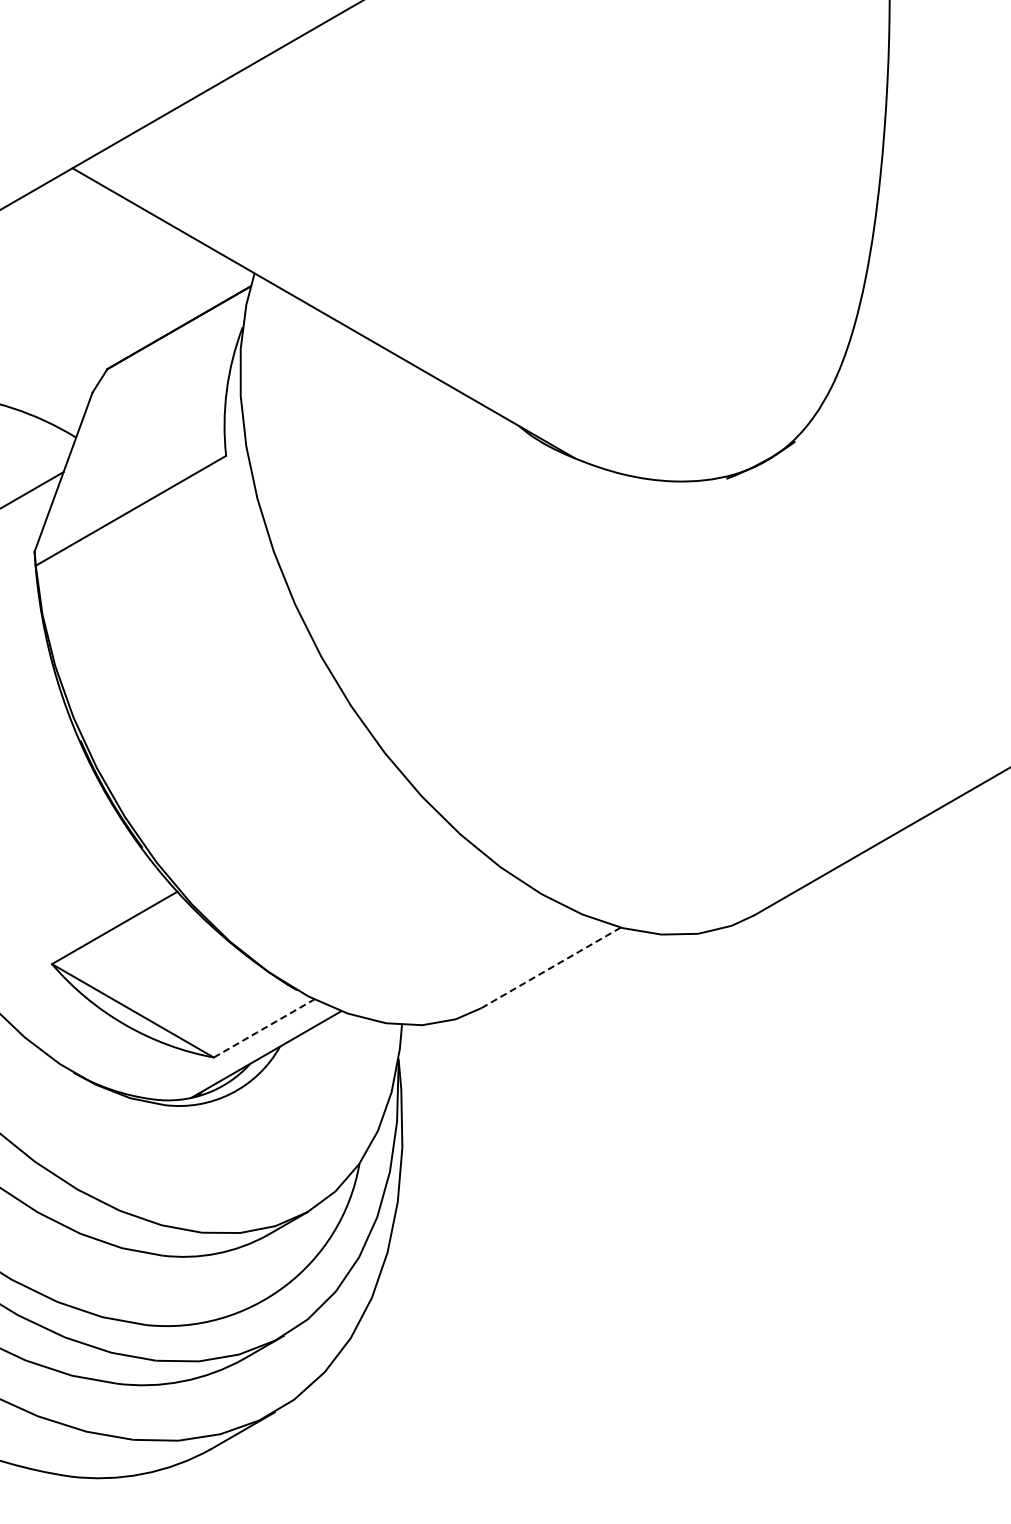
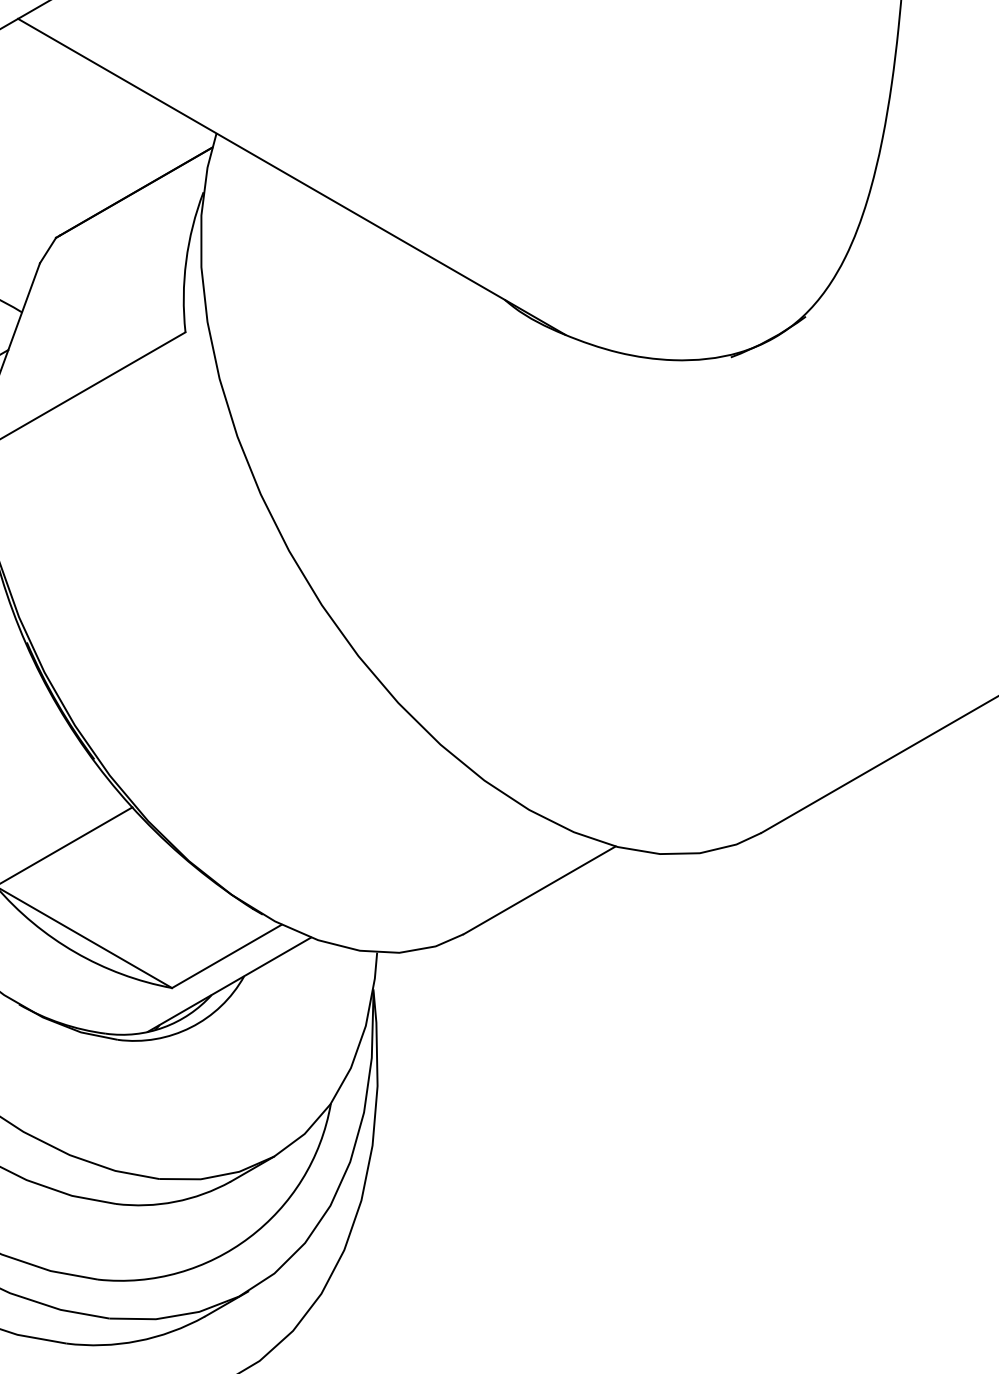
line: (551, 967) -> (540, 889), dashed -> solid
line: (264, 1028) -> (227, 956), dashed -> solid

